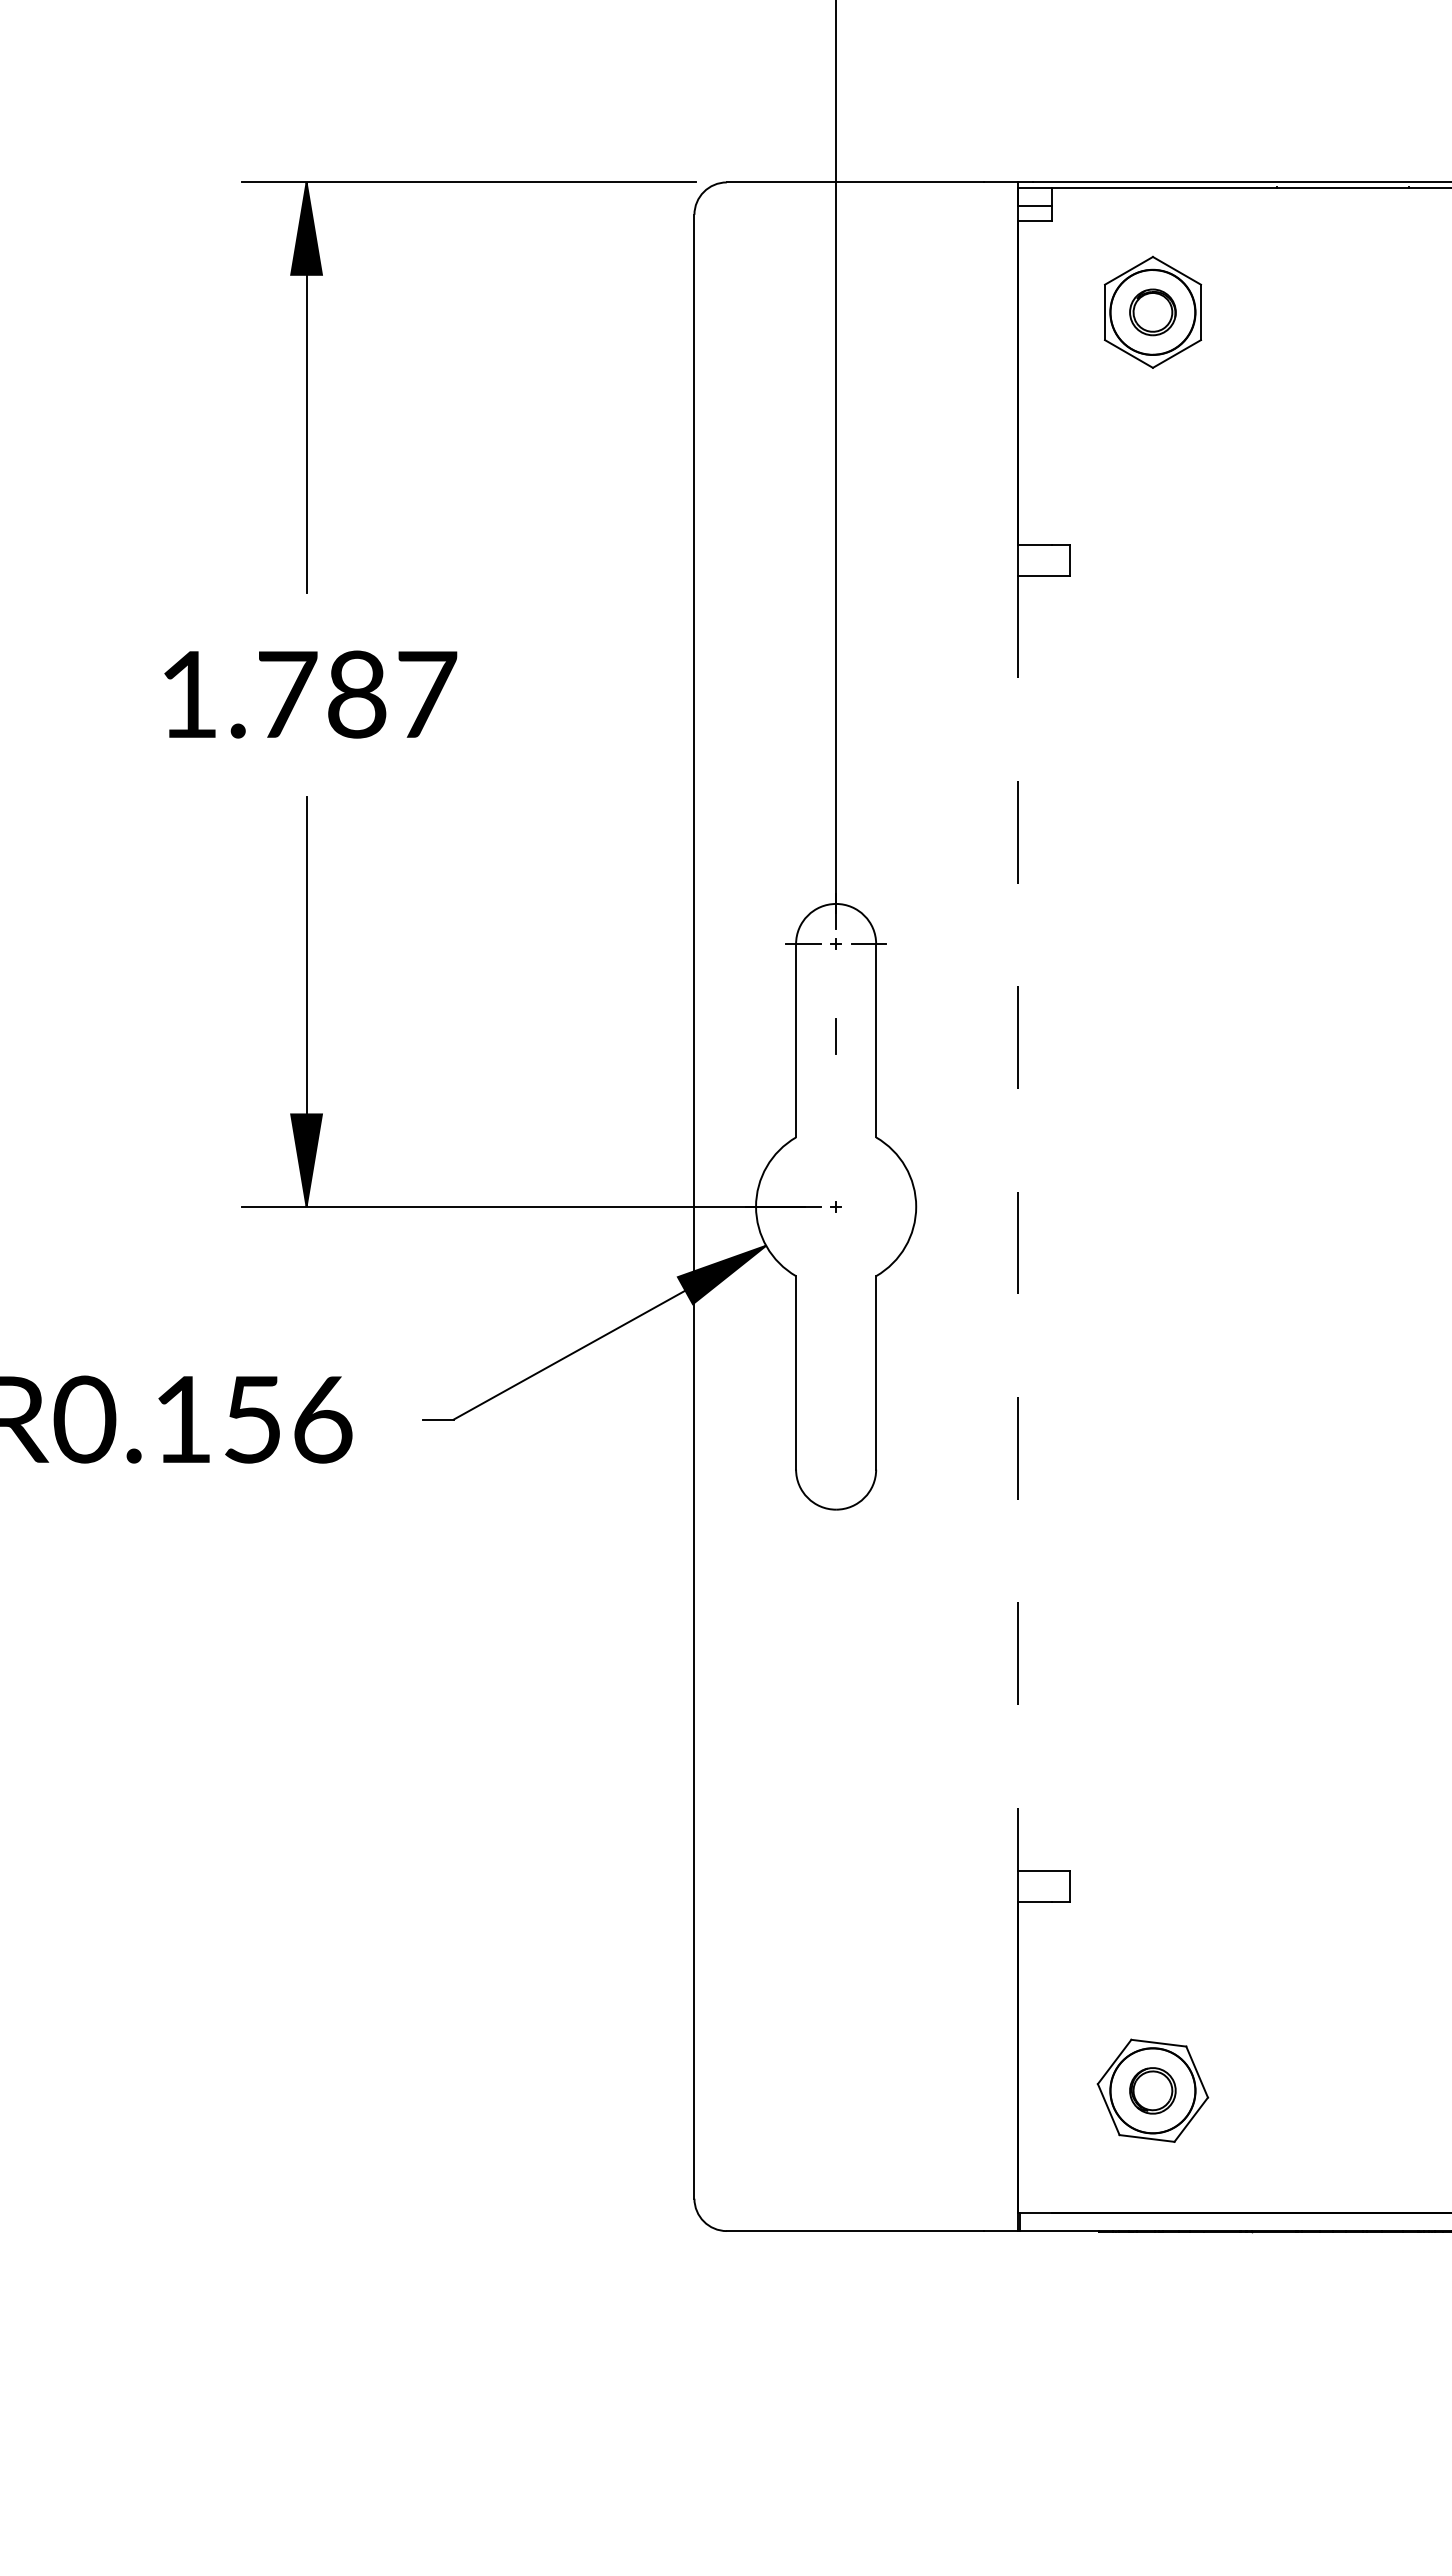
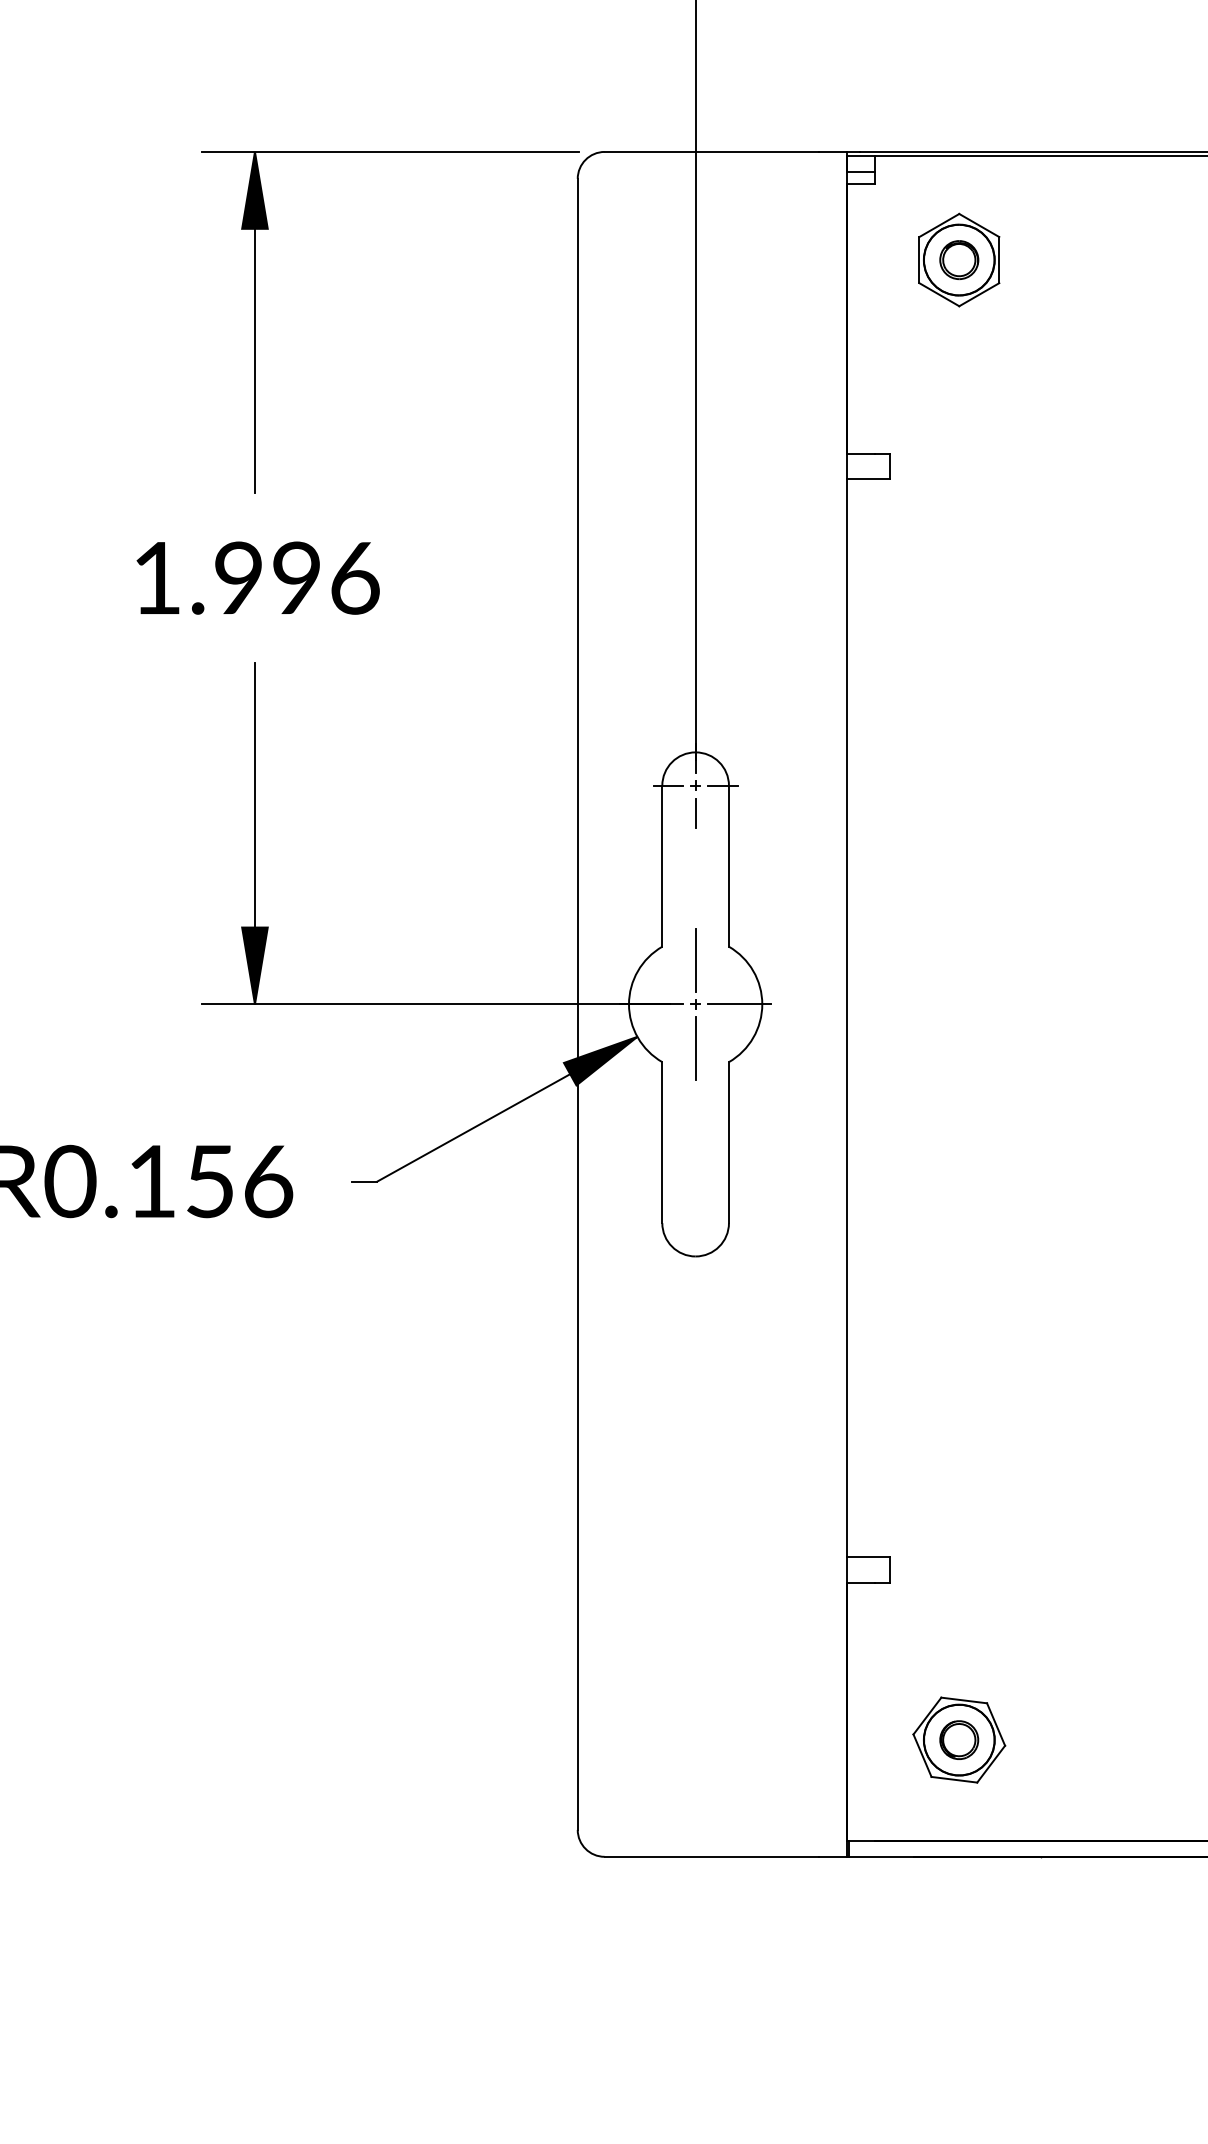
text: (357, 694) -> (297, 578), 1.787 -> 1.996
line: (835, 1036) -> (695, 812), moved
line: (836, 1153) -> (695, 960), added
line: (888, 1206) -> (739, 1004), added
line: (1017, 1223) -> (846, 1018), dashed -> solid
line: (836, 1259) -> (695, 1048), added

